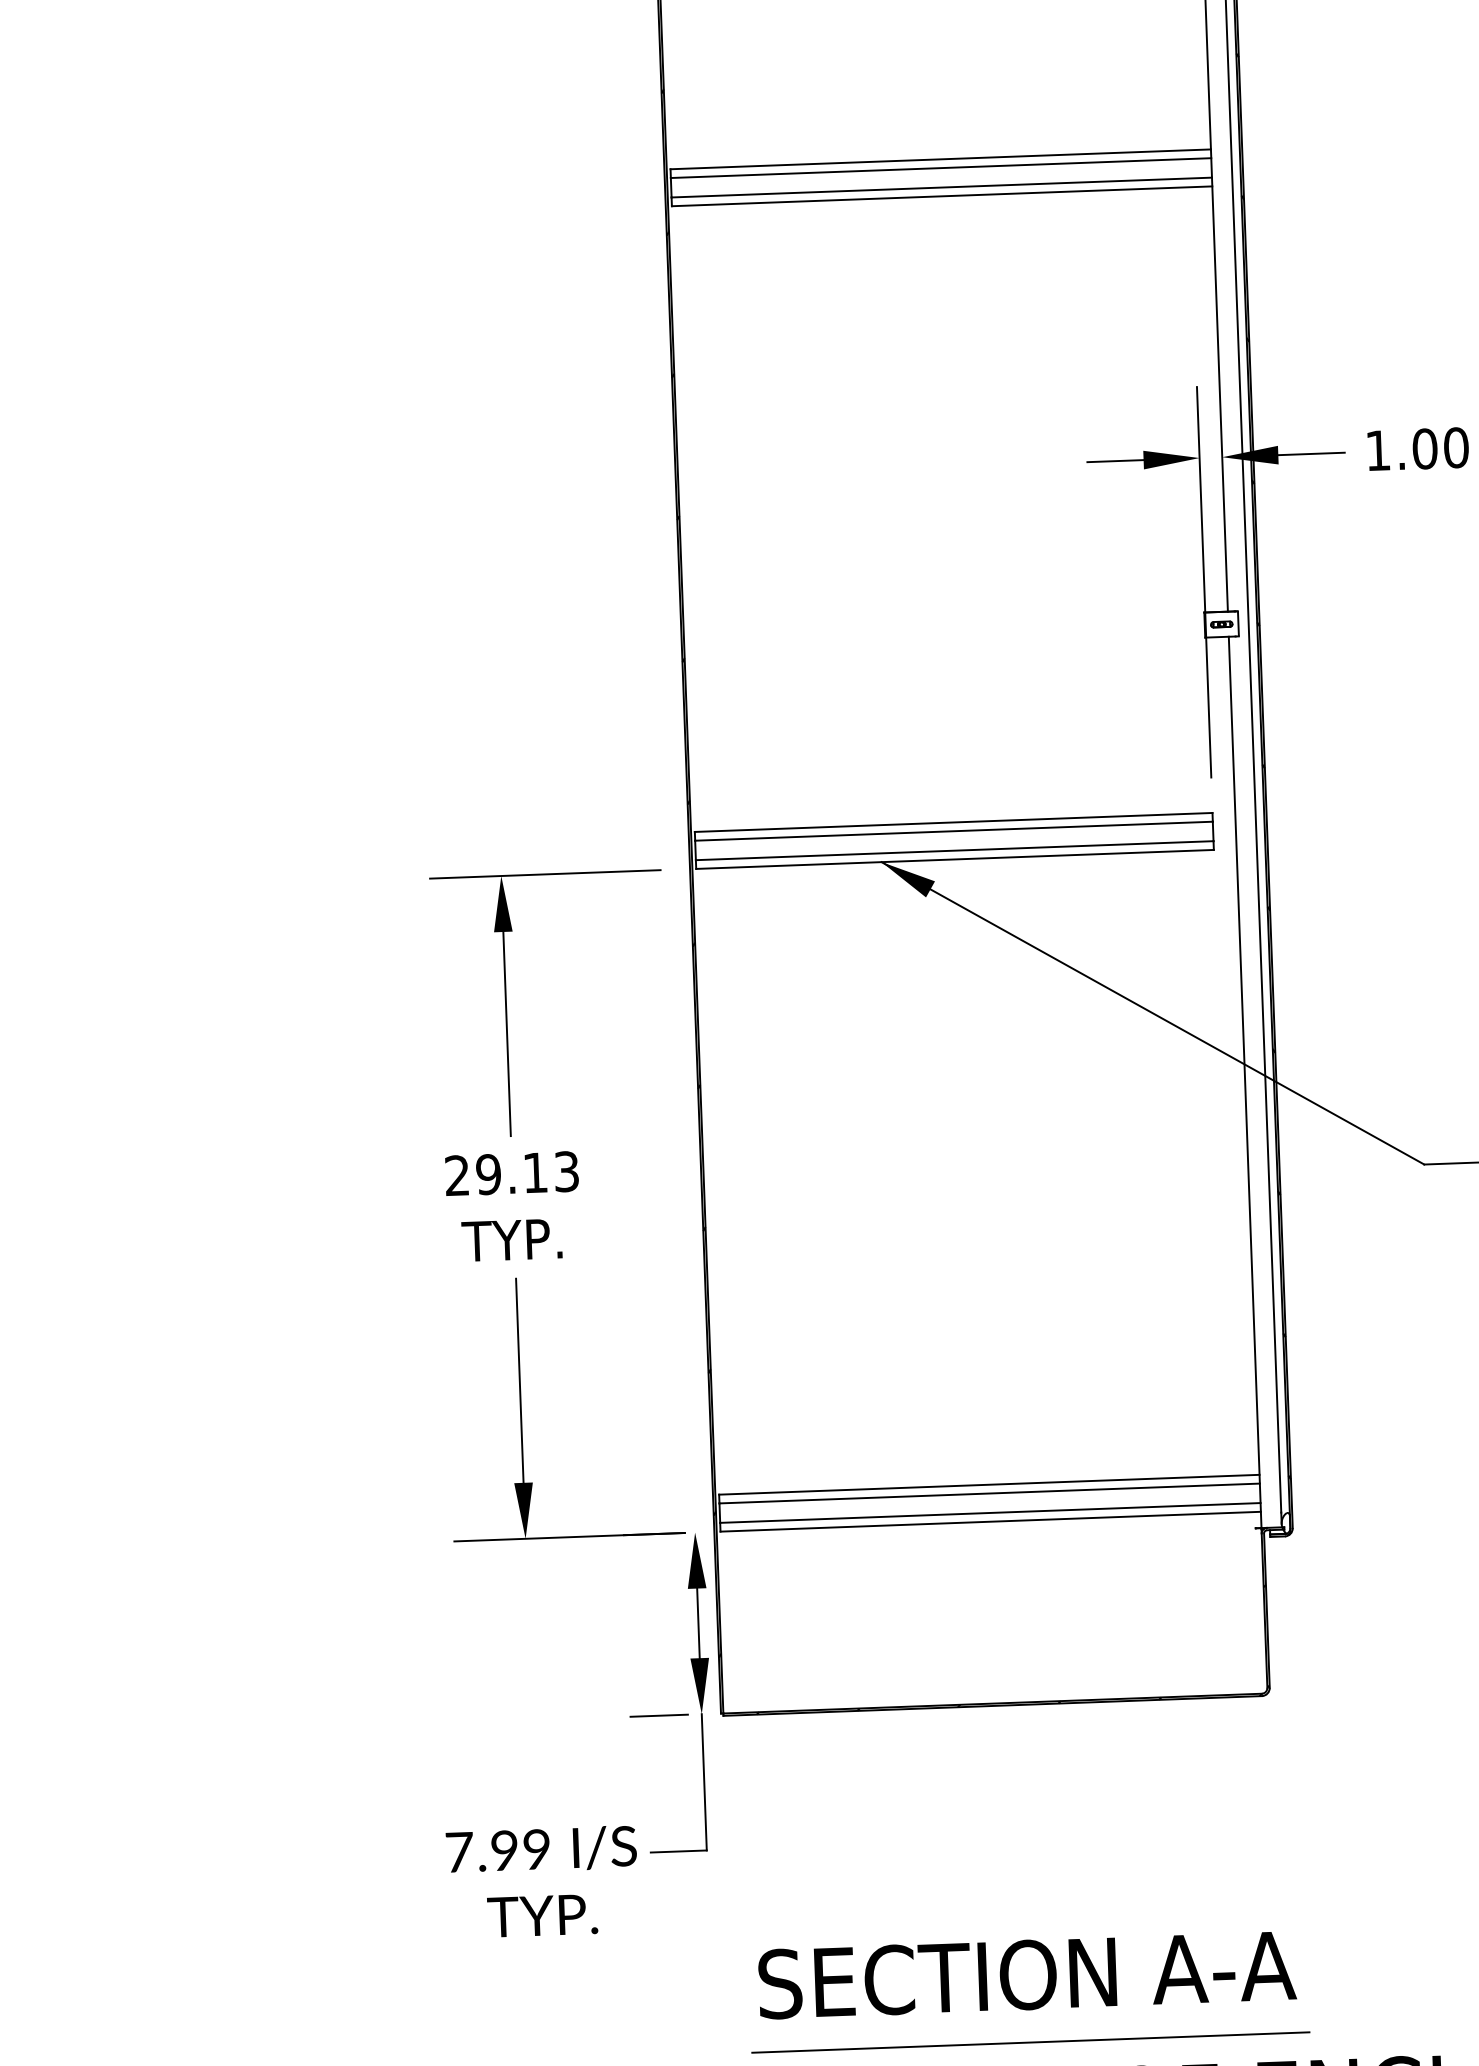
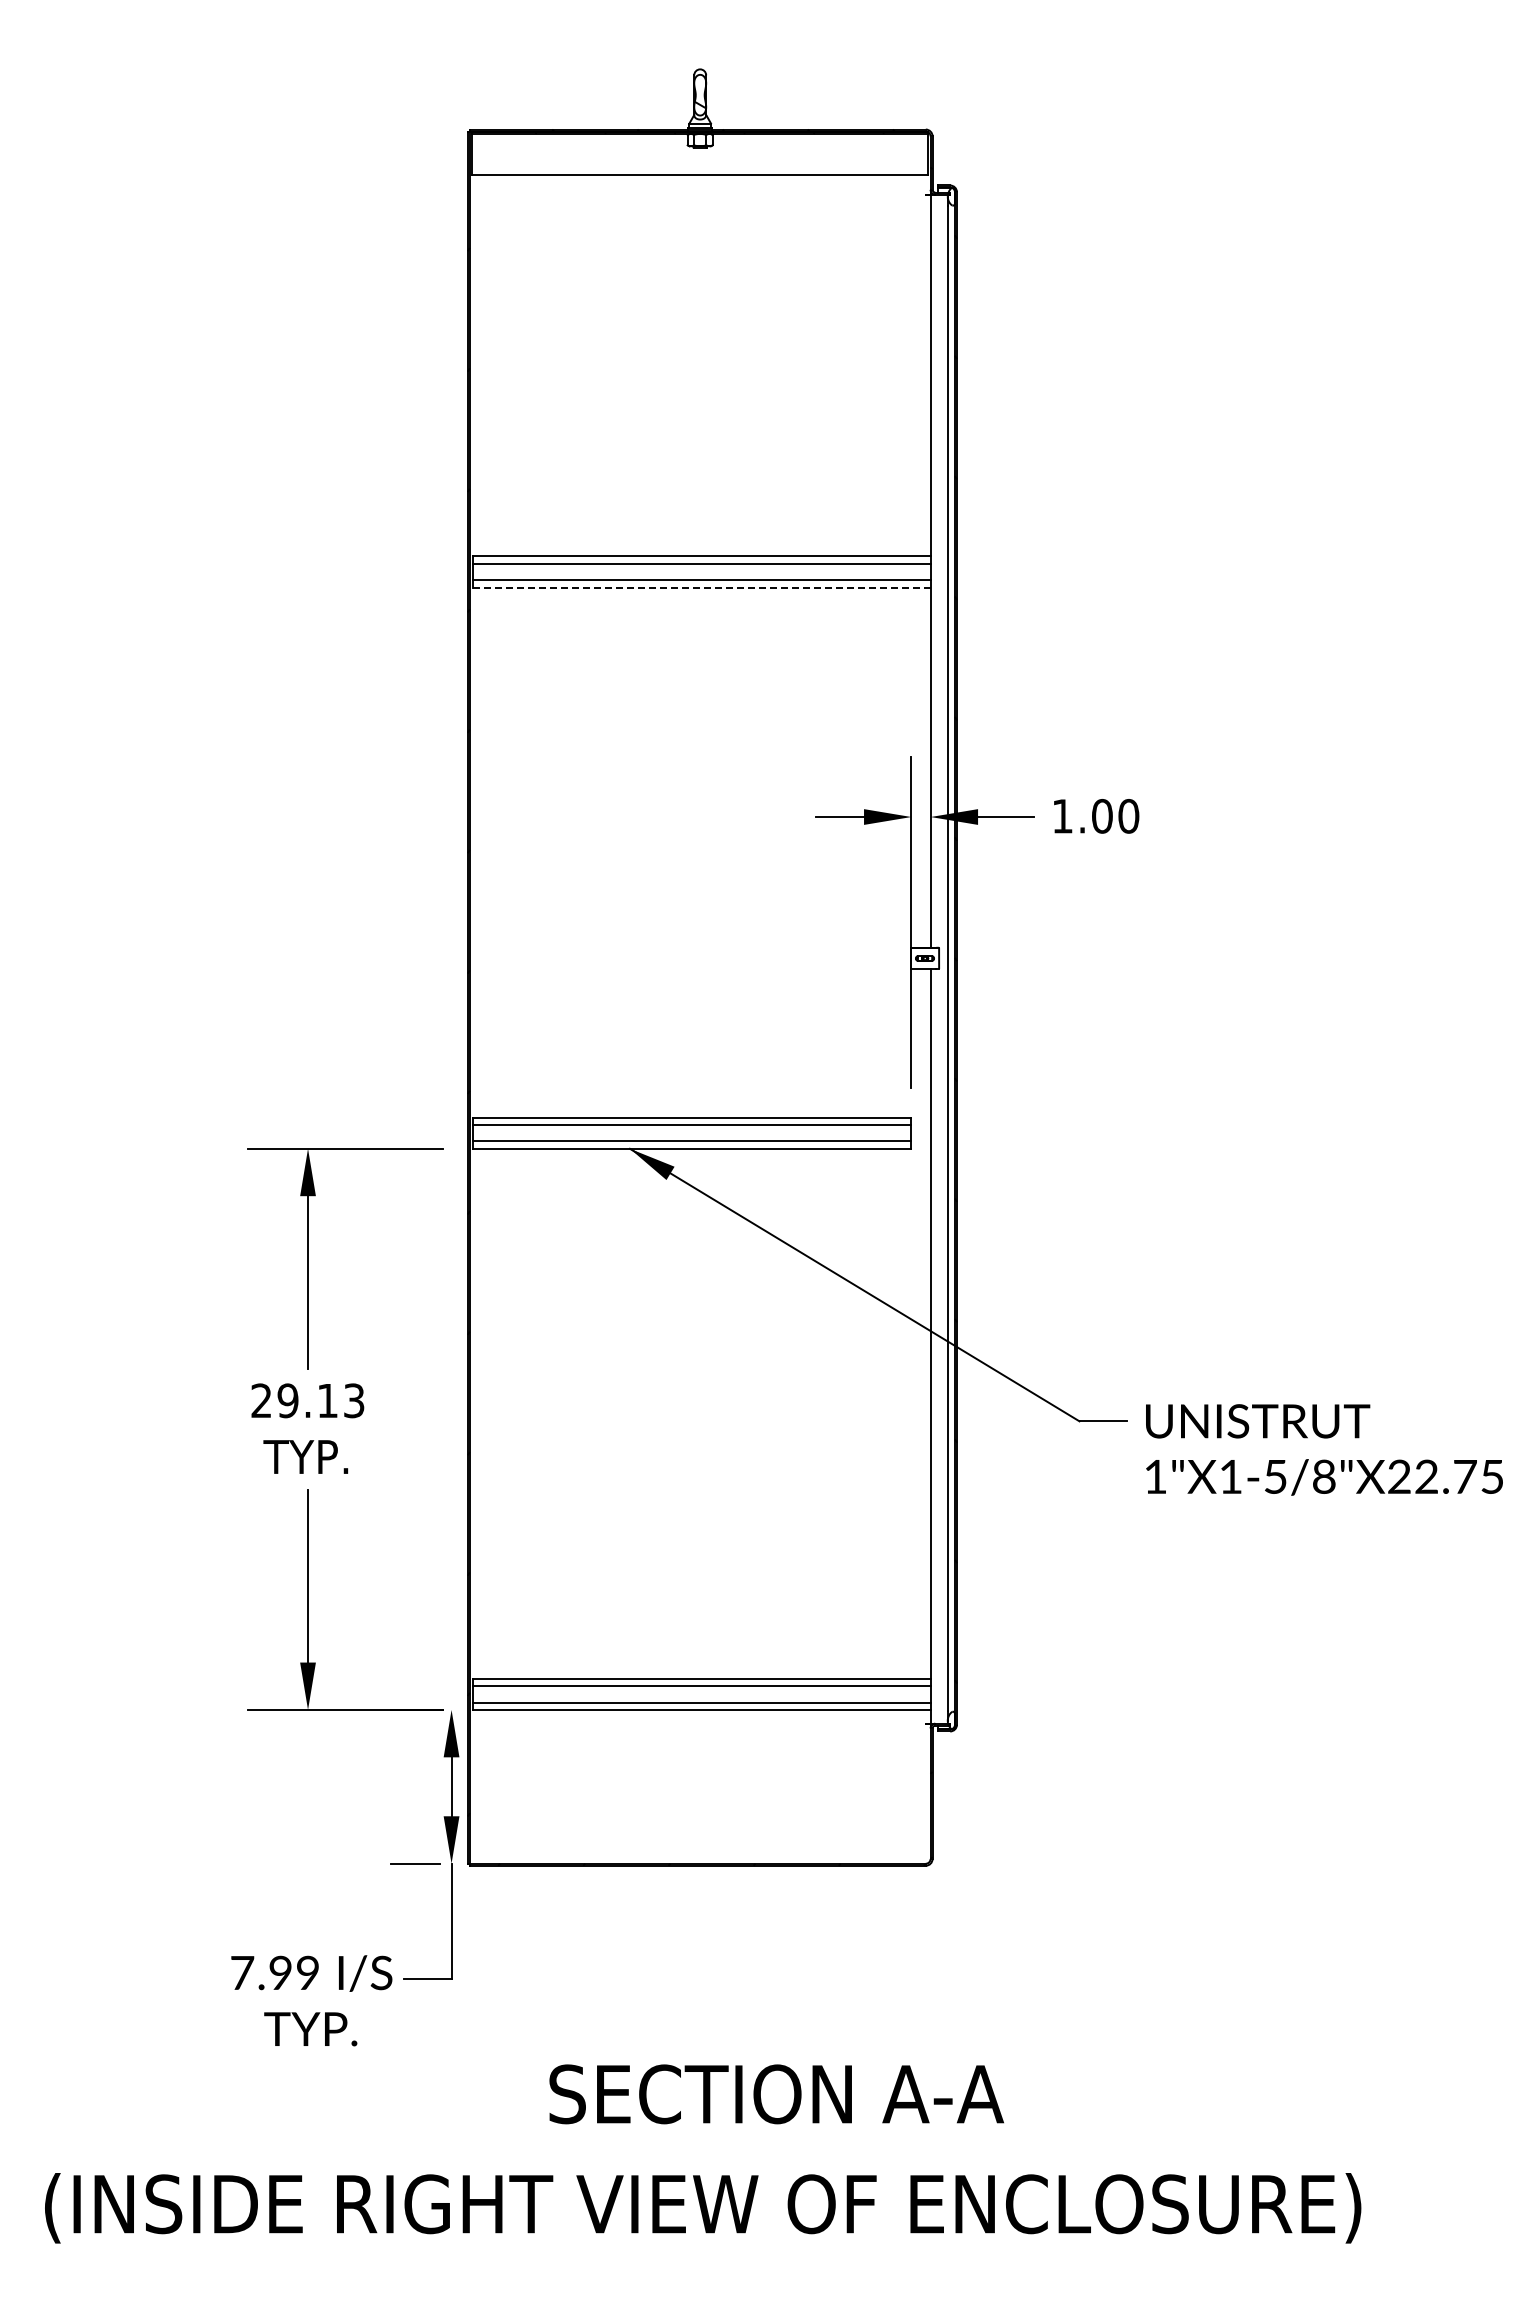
line: (941, 196) -> (701, 587), solid -> dashed
text: (1027, 1975) -> (776, 2094), moved
line: (1030, 2042) -> (719, 2151), removed

